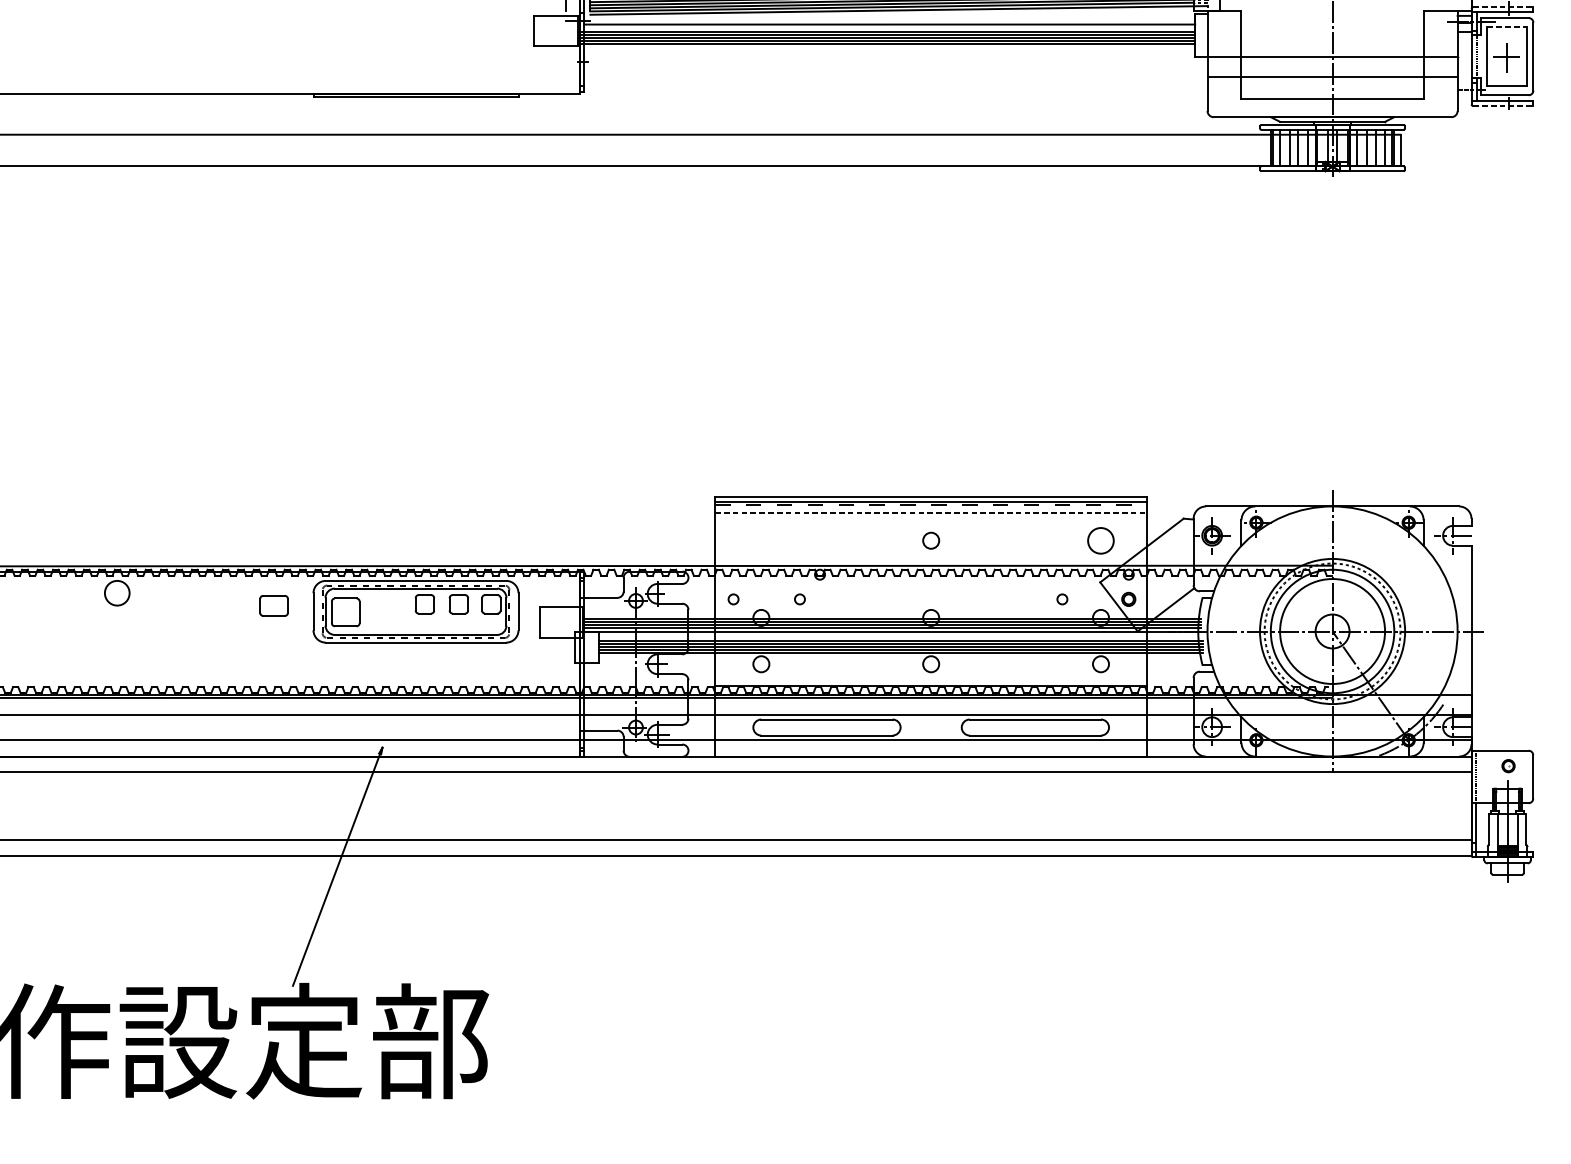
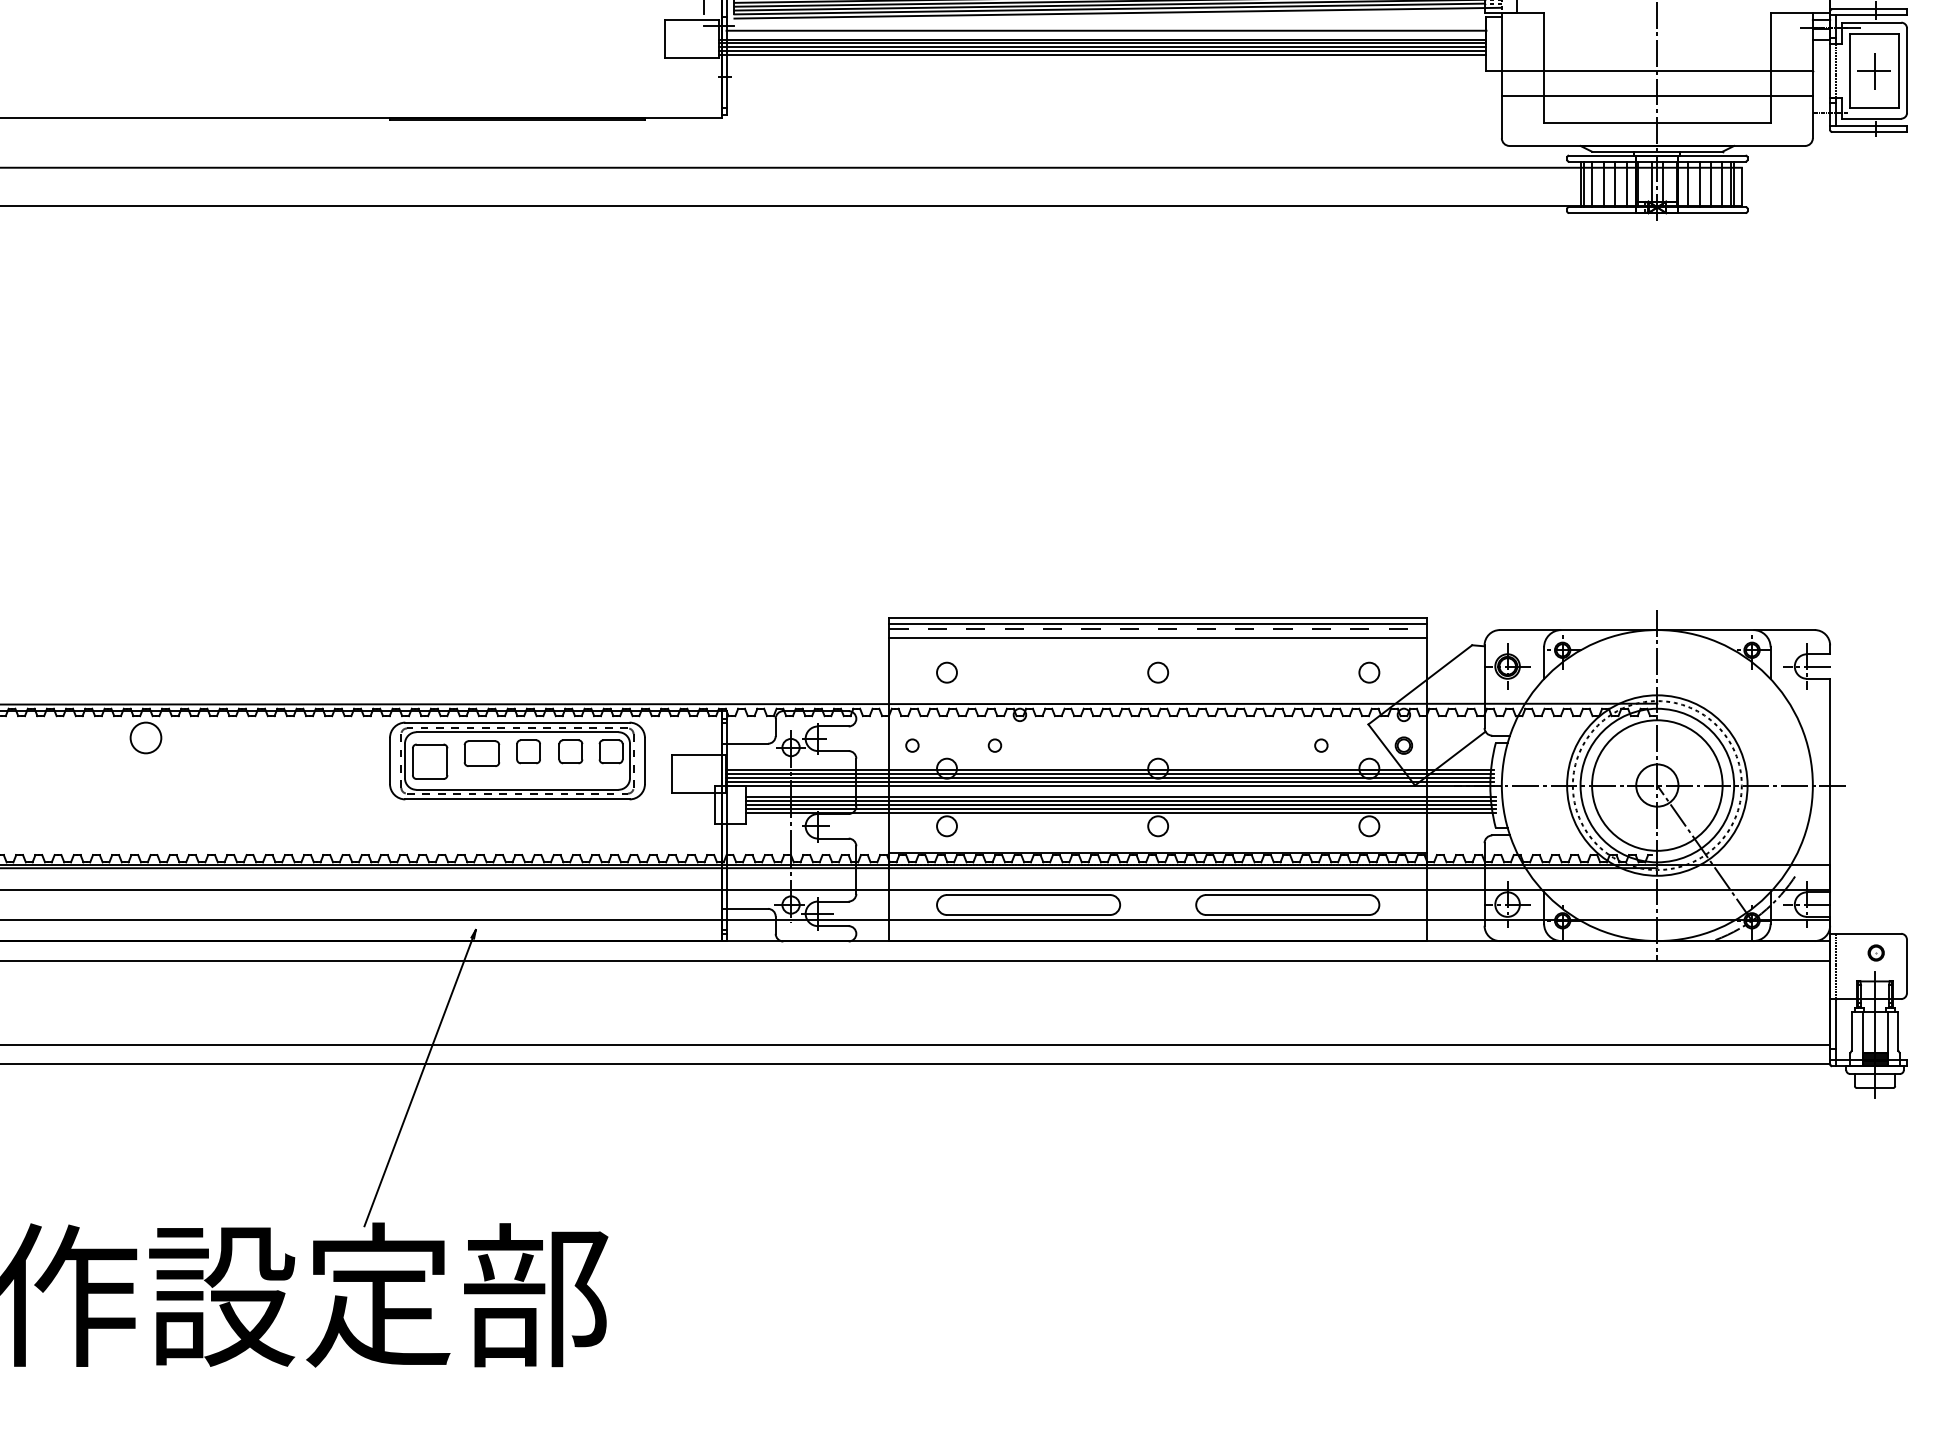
line: (1503, 7) -> (1870, 9), dashed -> solid
line: (1507, 26) -> (1874, 33), dashed -> solid
line: (1503, 106) -> (1870, 132), dashed -> solid
line: (931, 513) -> (1158, 638), dashed -> solid
circle: (760, 540) -> (946, 672), added
circle: (1101, 540) -> (1369, 672), size x0.62
part: (273, 605) -> (481, 753), moved

